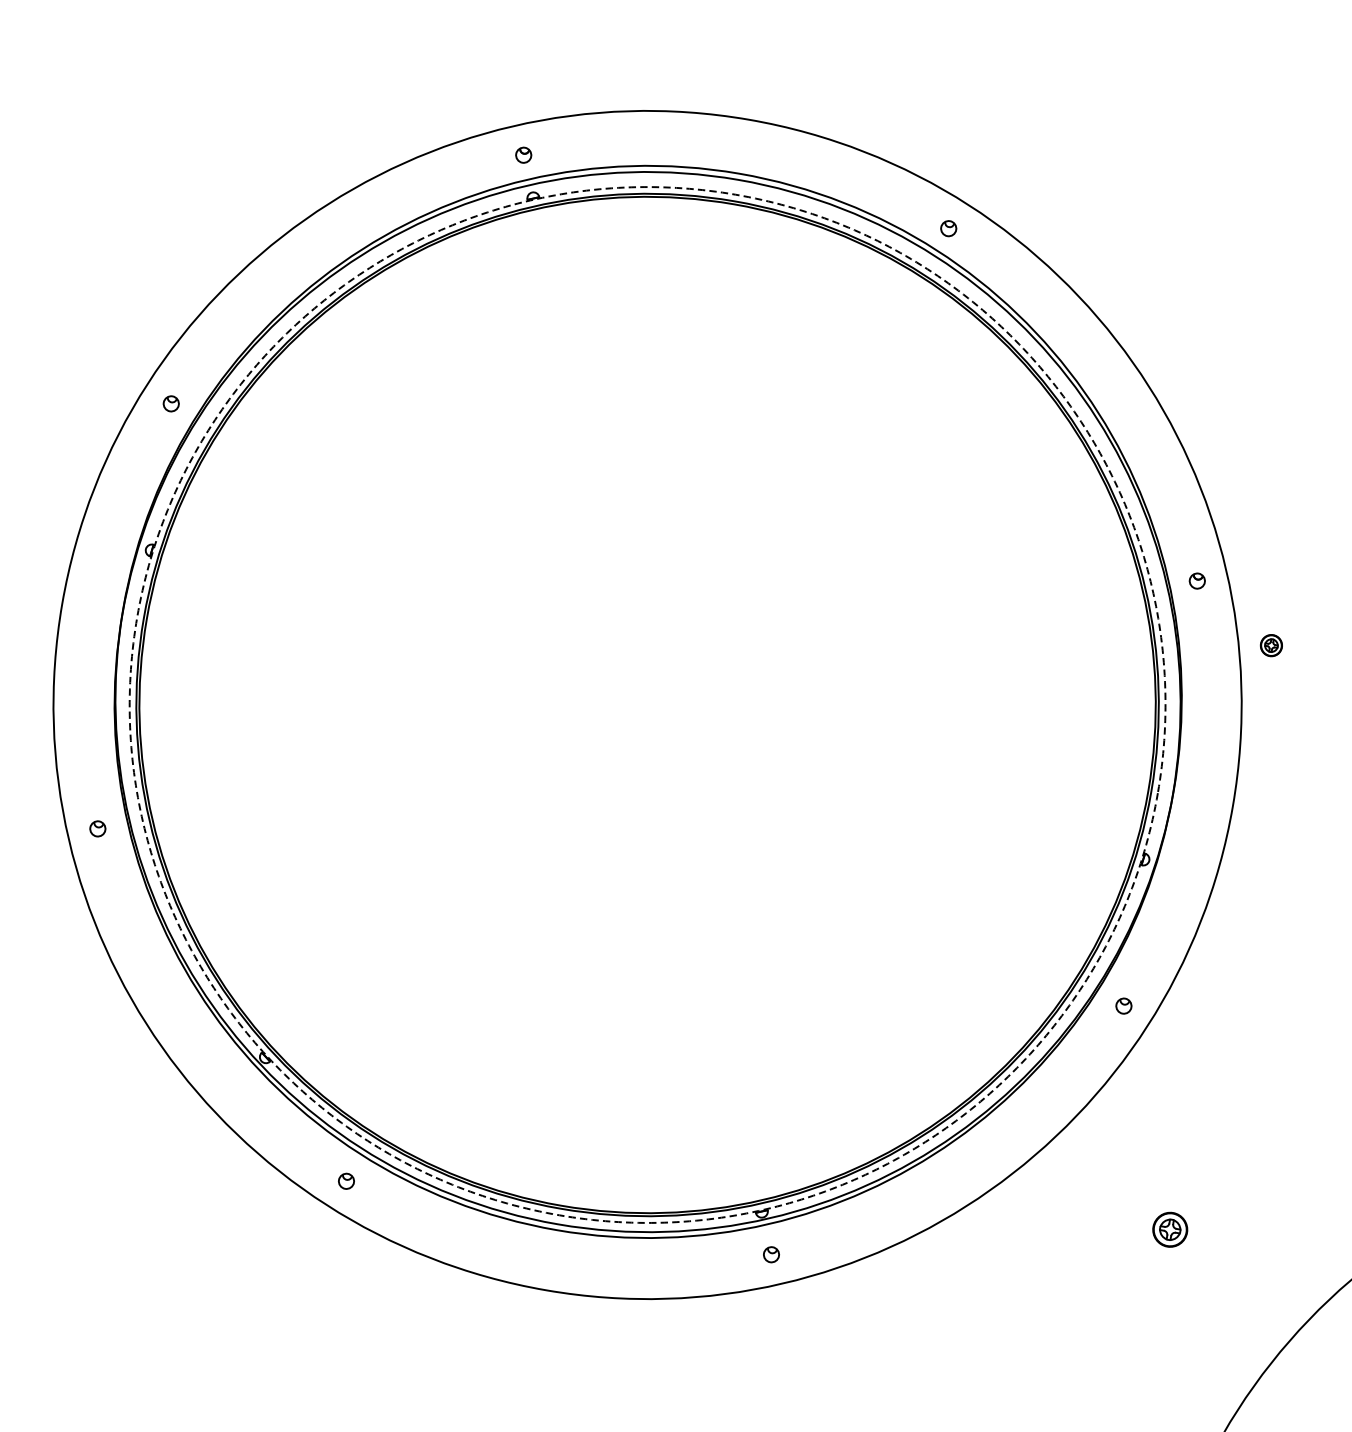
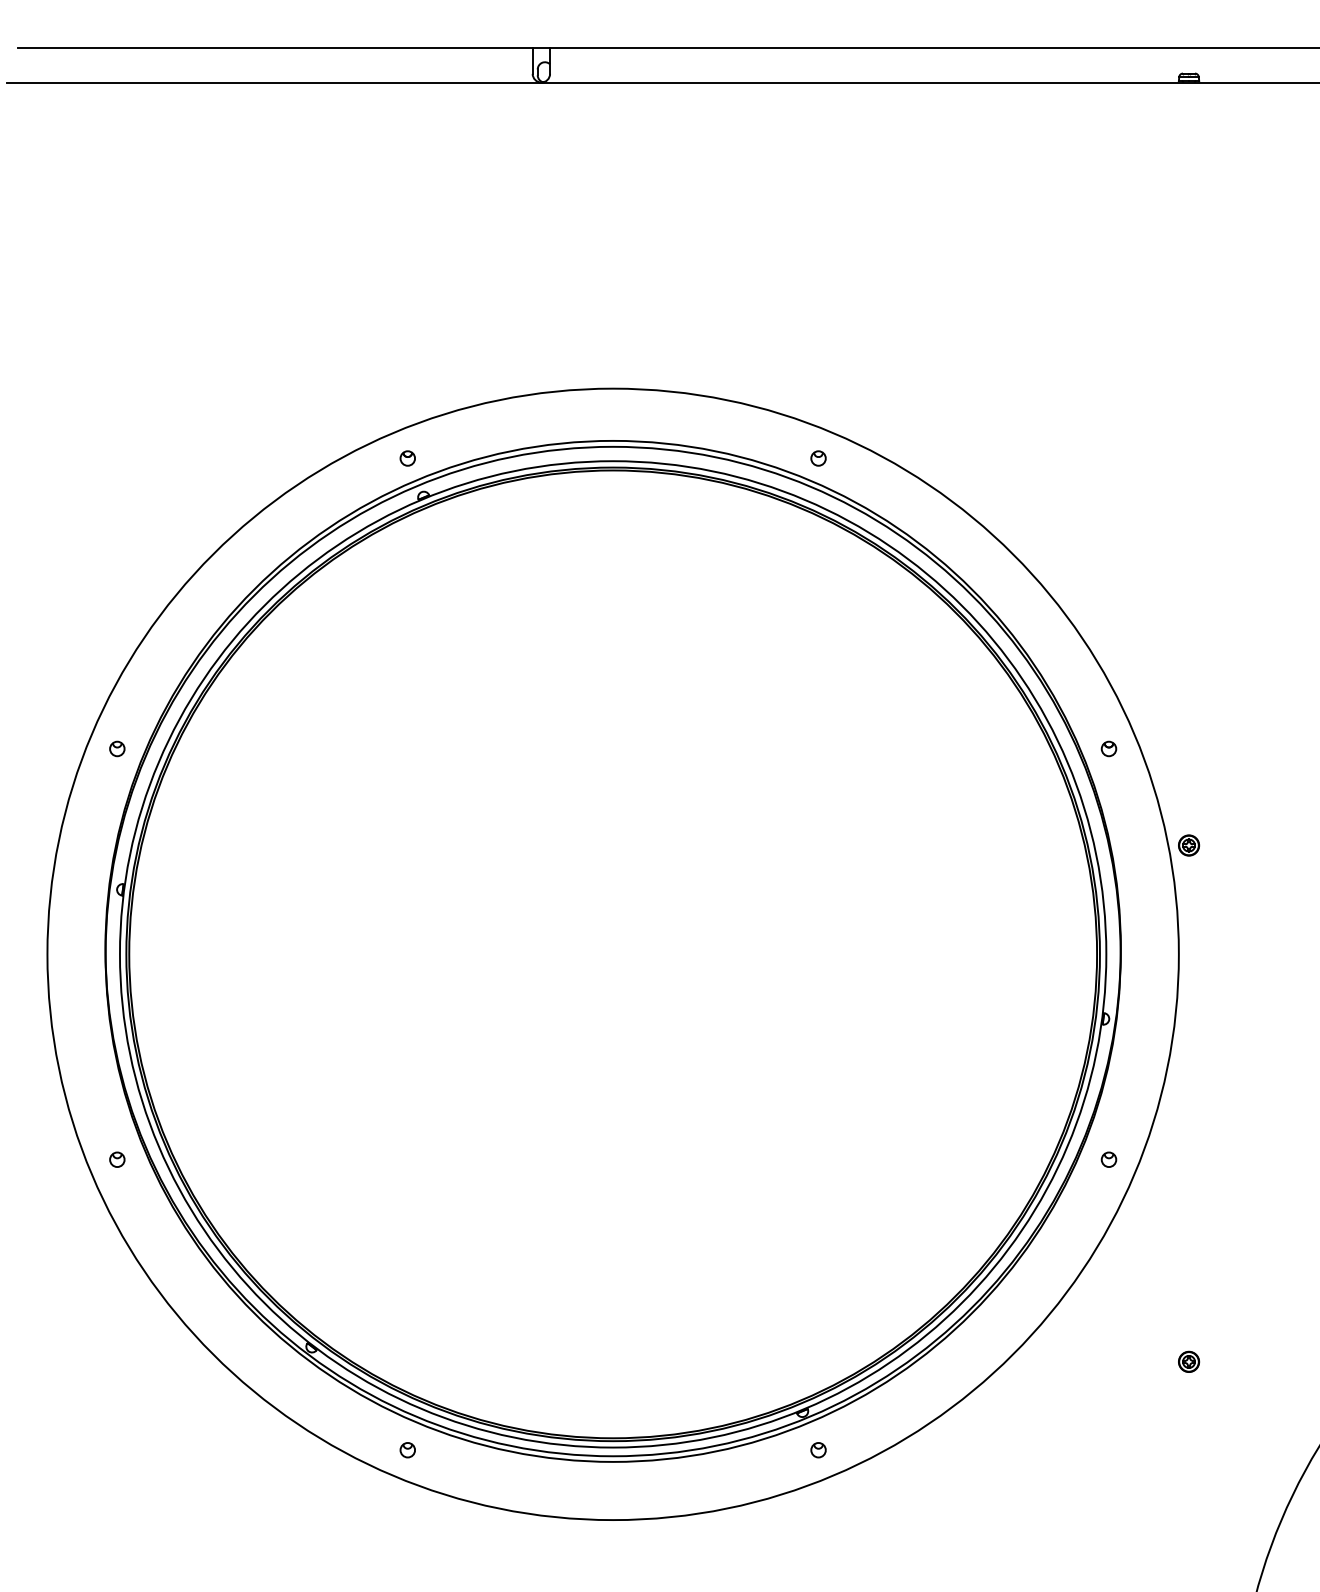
part: (1271, 645) -> (1189, 845), moved
circle: (646, 705) -> (612, 954), dashed -> solid
part: (1171, 1229) -> (1189, 1361), size x0.62

